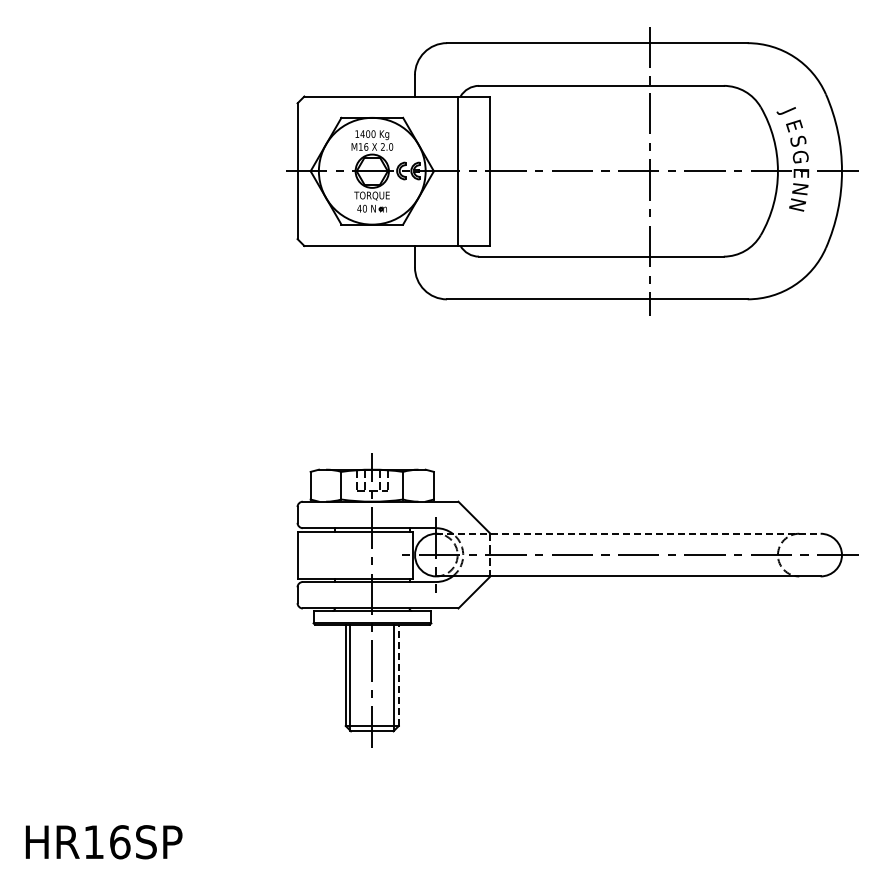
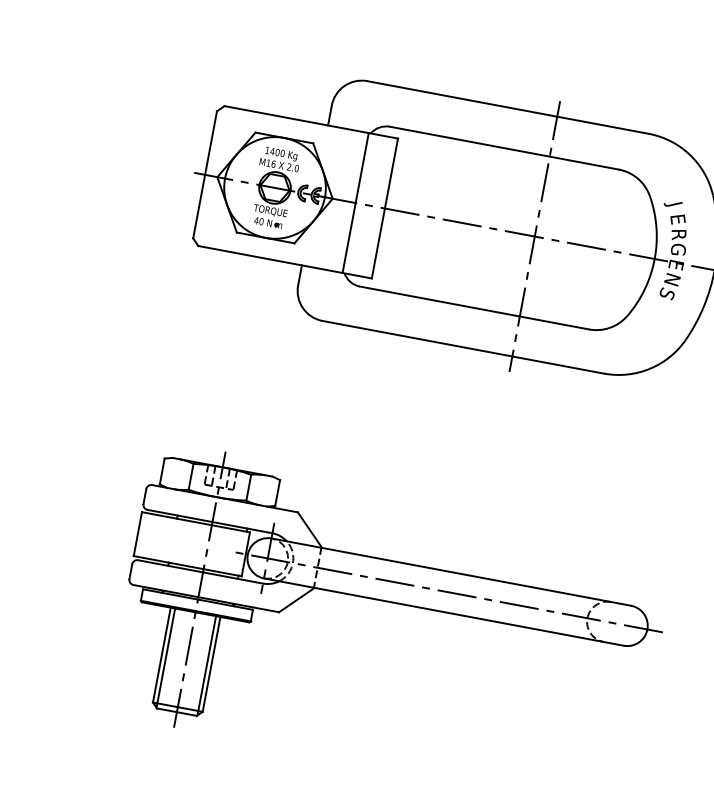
text: (798, 141) -> (679, 234), S -> R
text: (797, 204) -> (667, 293), N -> S
line: (628, 533) -> (451, 571), dashed -> solid
line: (398, 675) -> (211, 664), dashed -> solid

